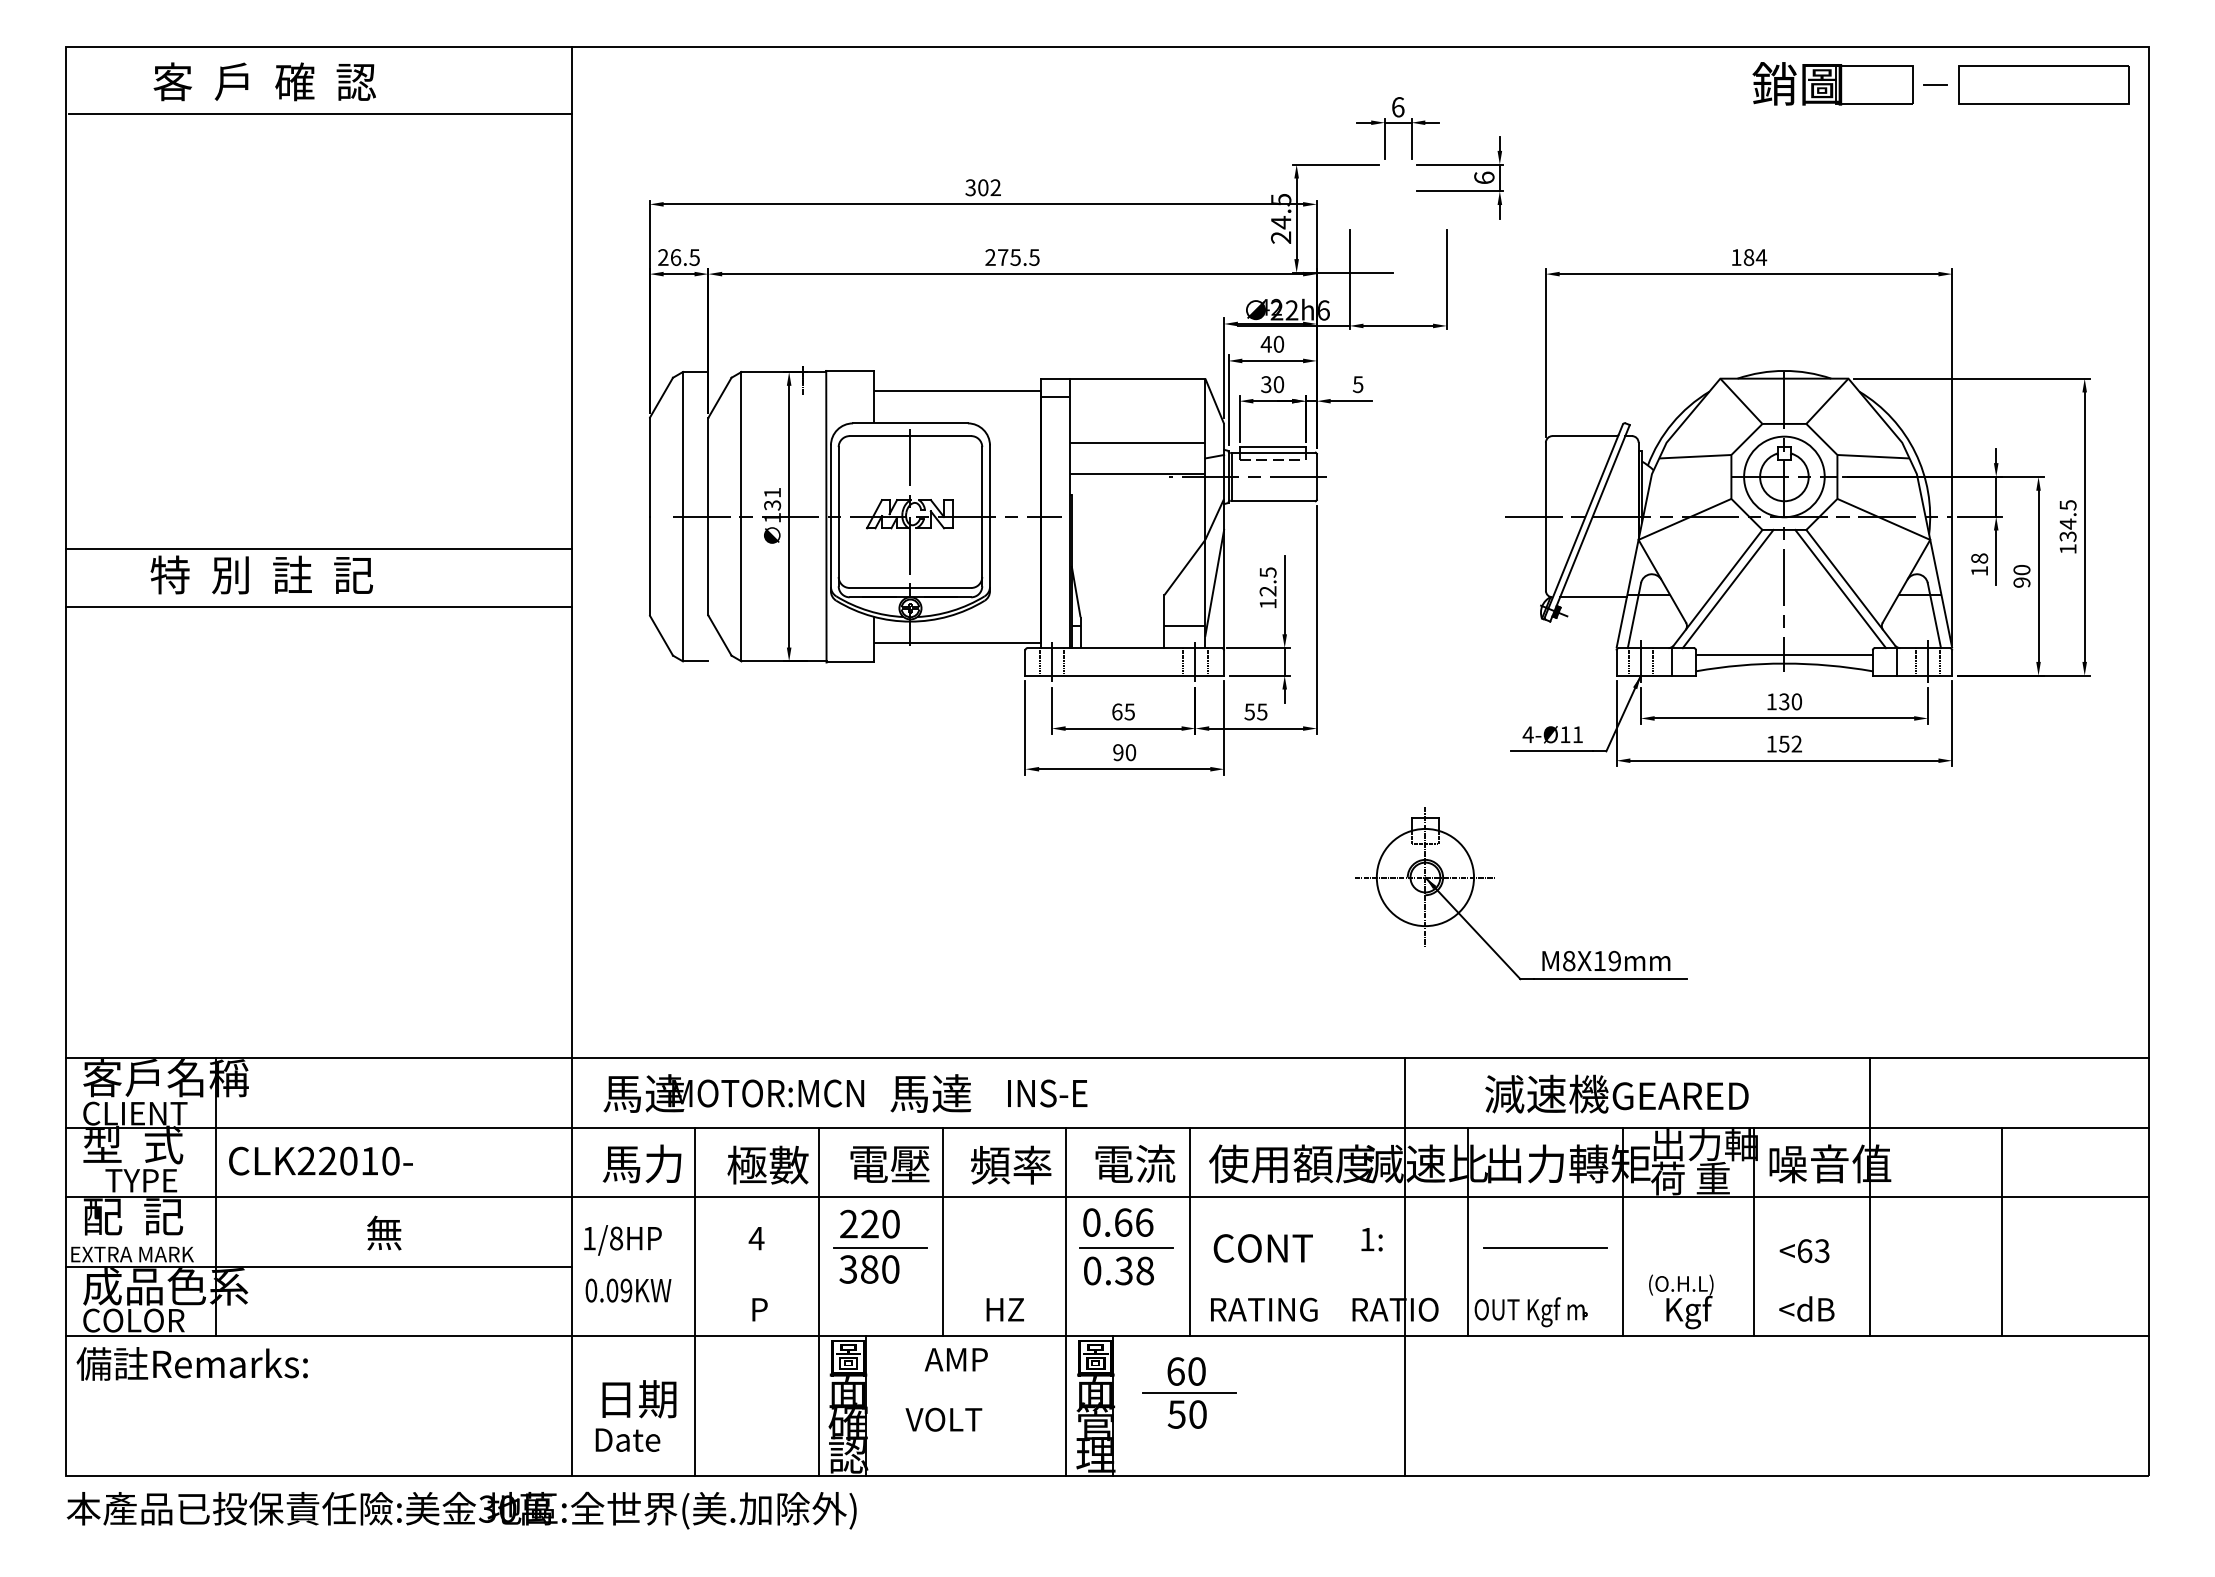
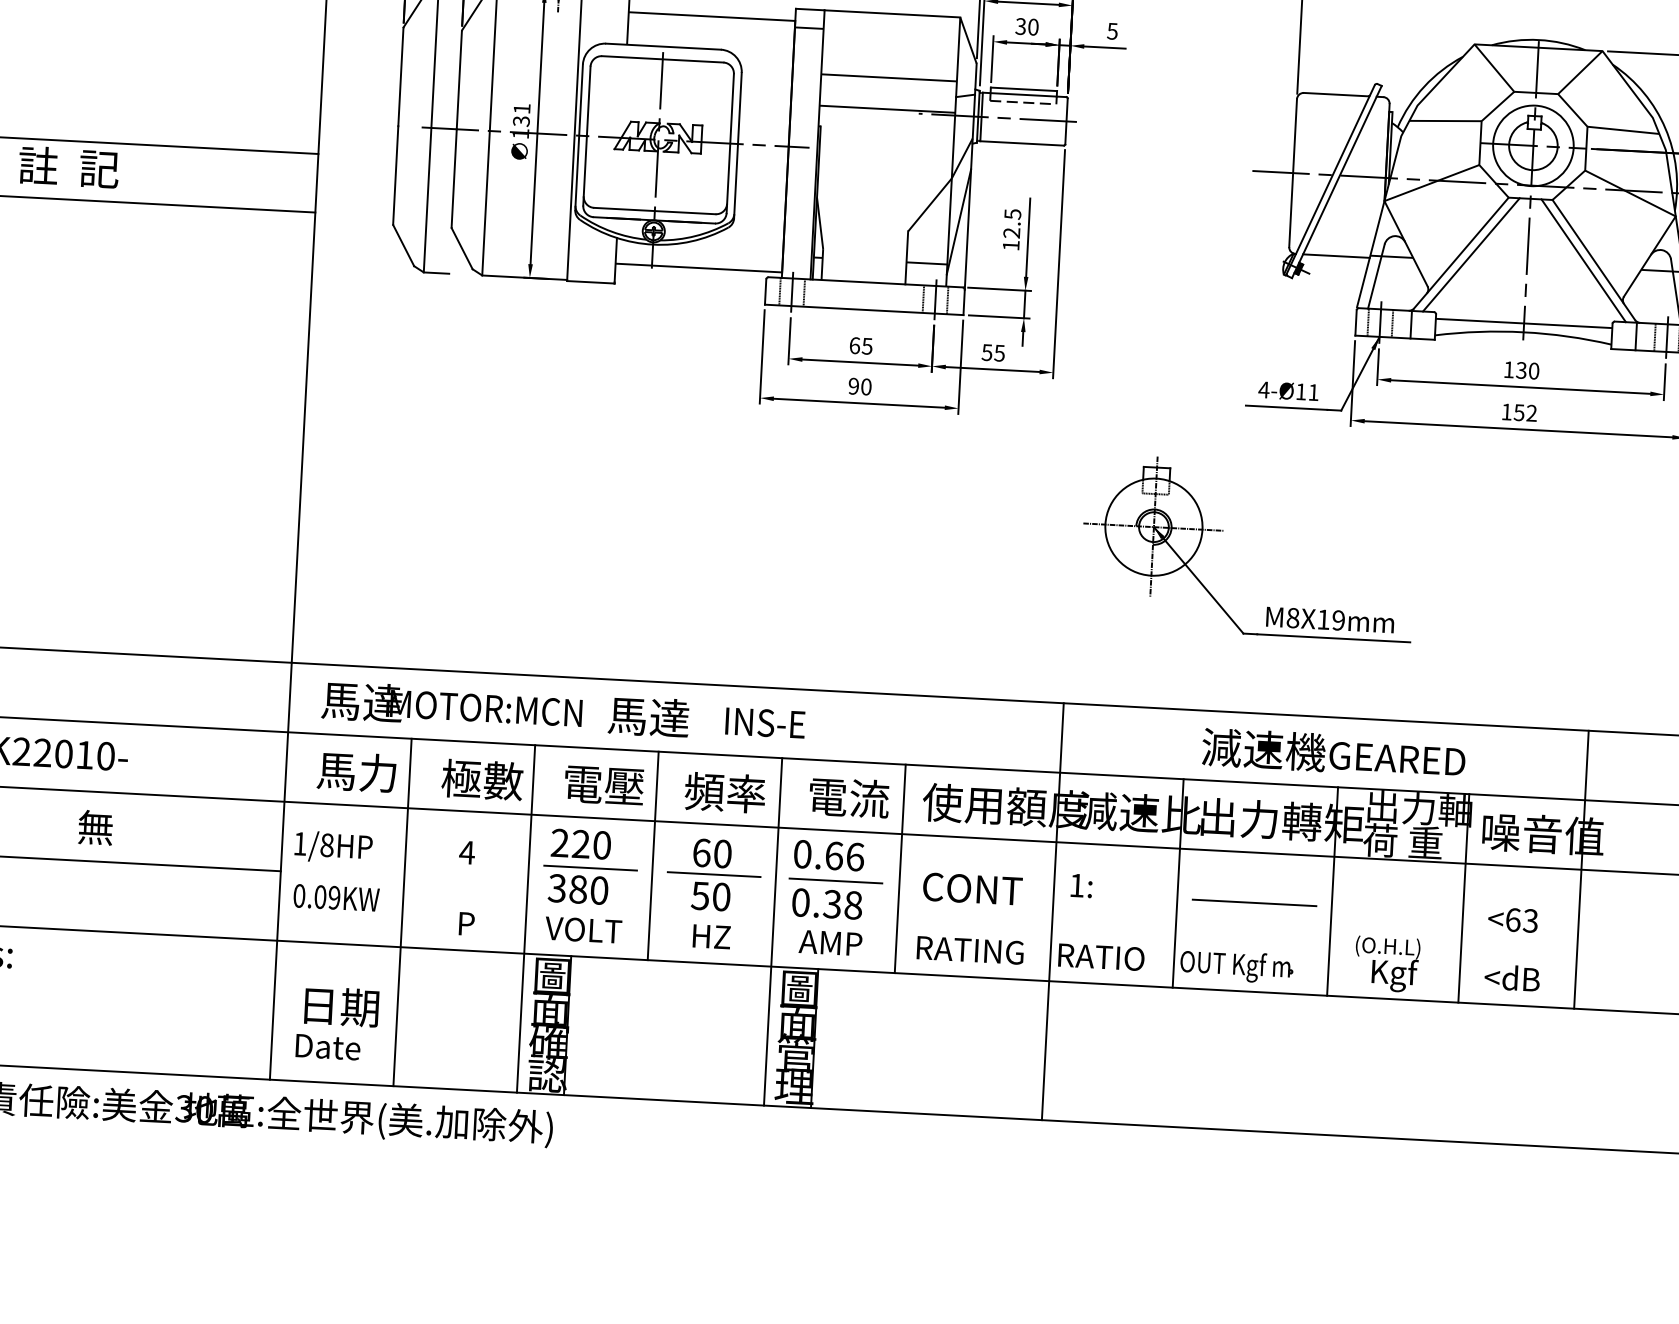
line: (1404, 1266) -> (1052, 911), moved
text: (955, 1359) -> (829, 942), moved
part: (1189, 1392) -> (714, 874), moved
text: (943, 1419) -> (583, 929), moved

